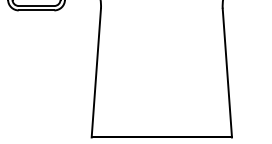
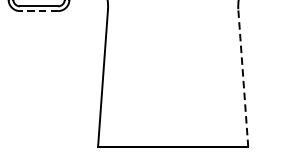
line: (36, 10) -> (39, 11), solid -> dashed
line: (227, 73) -> (243, 78), solid -> dashed

